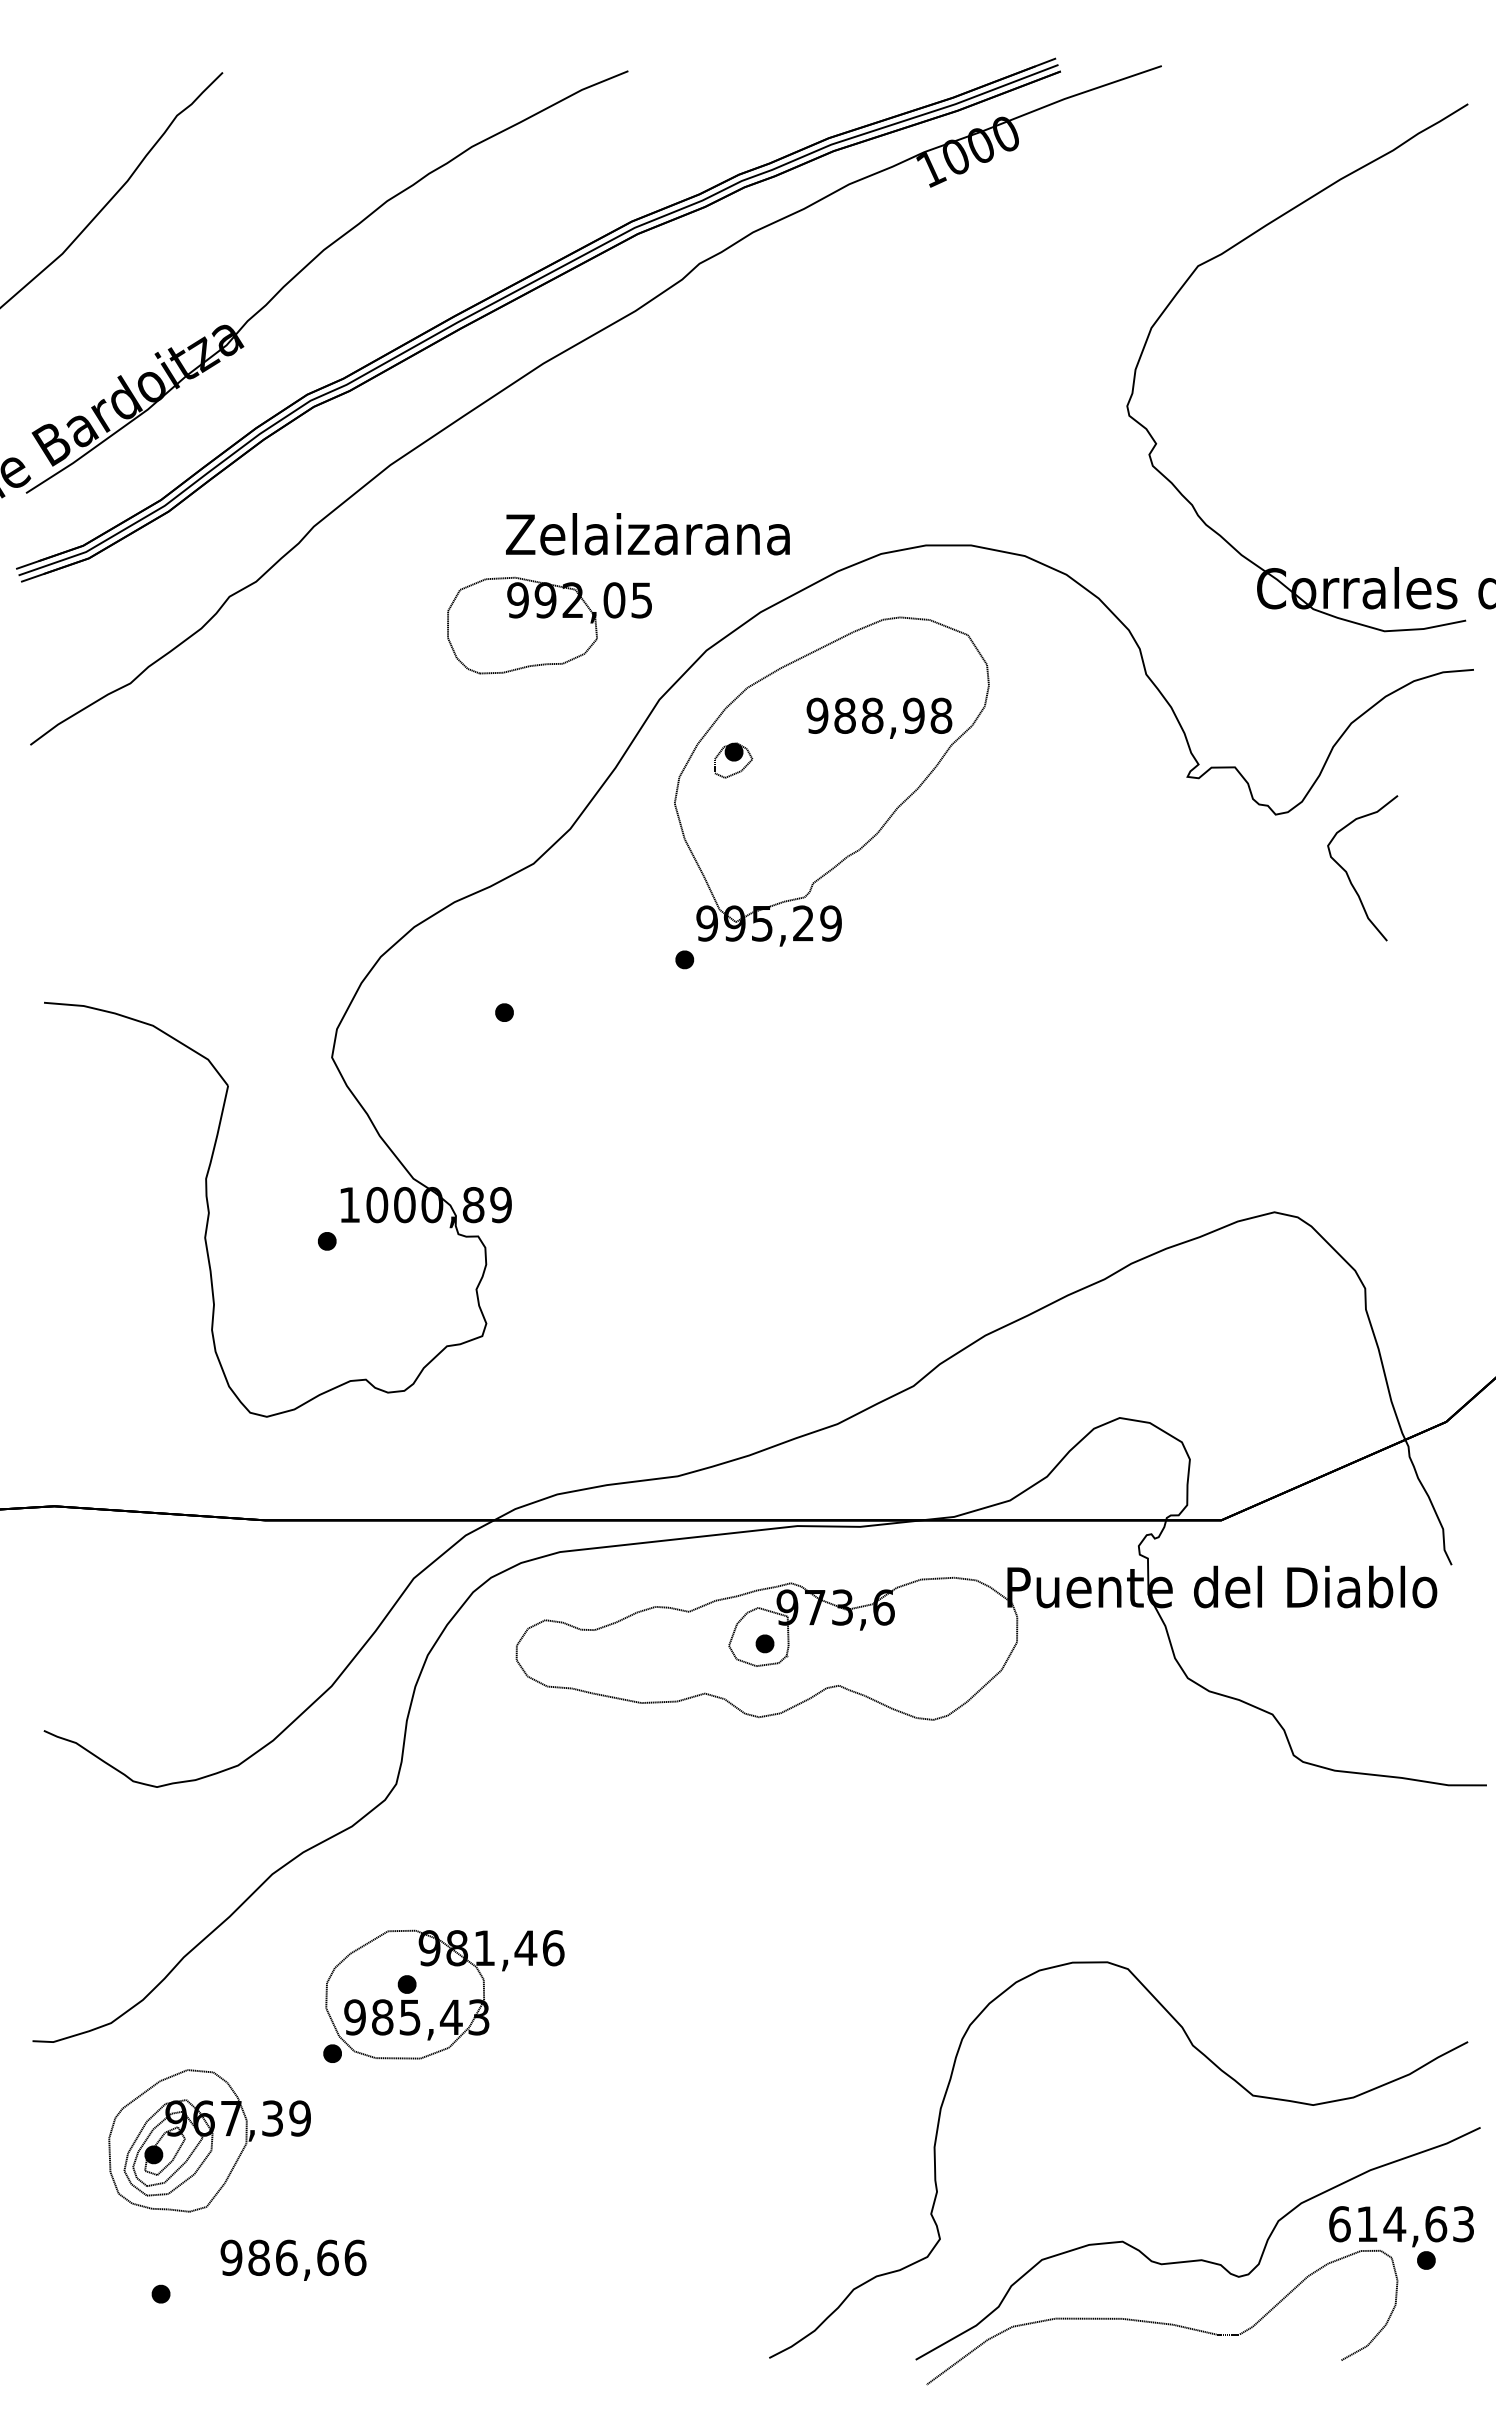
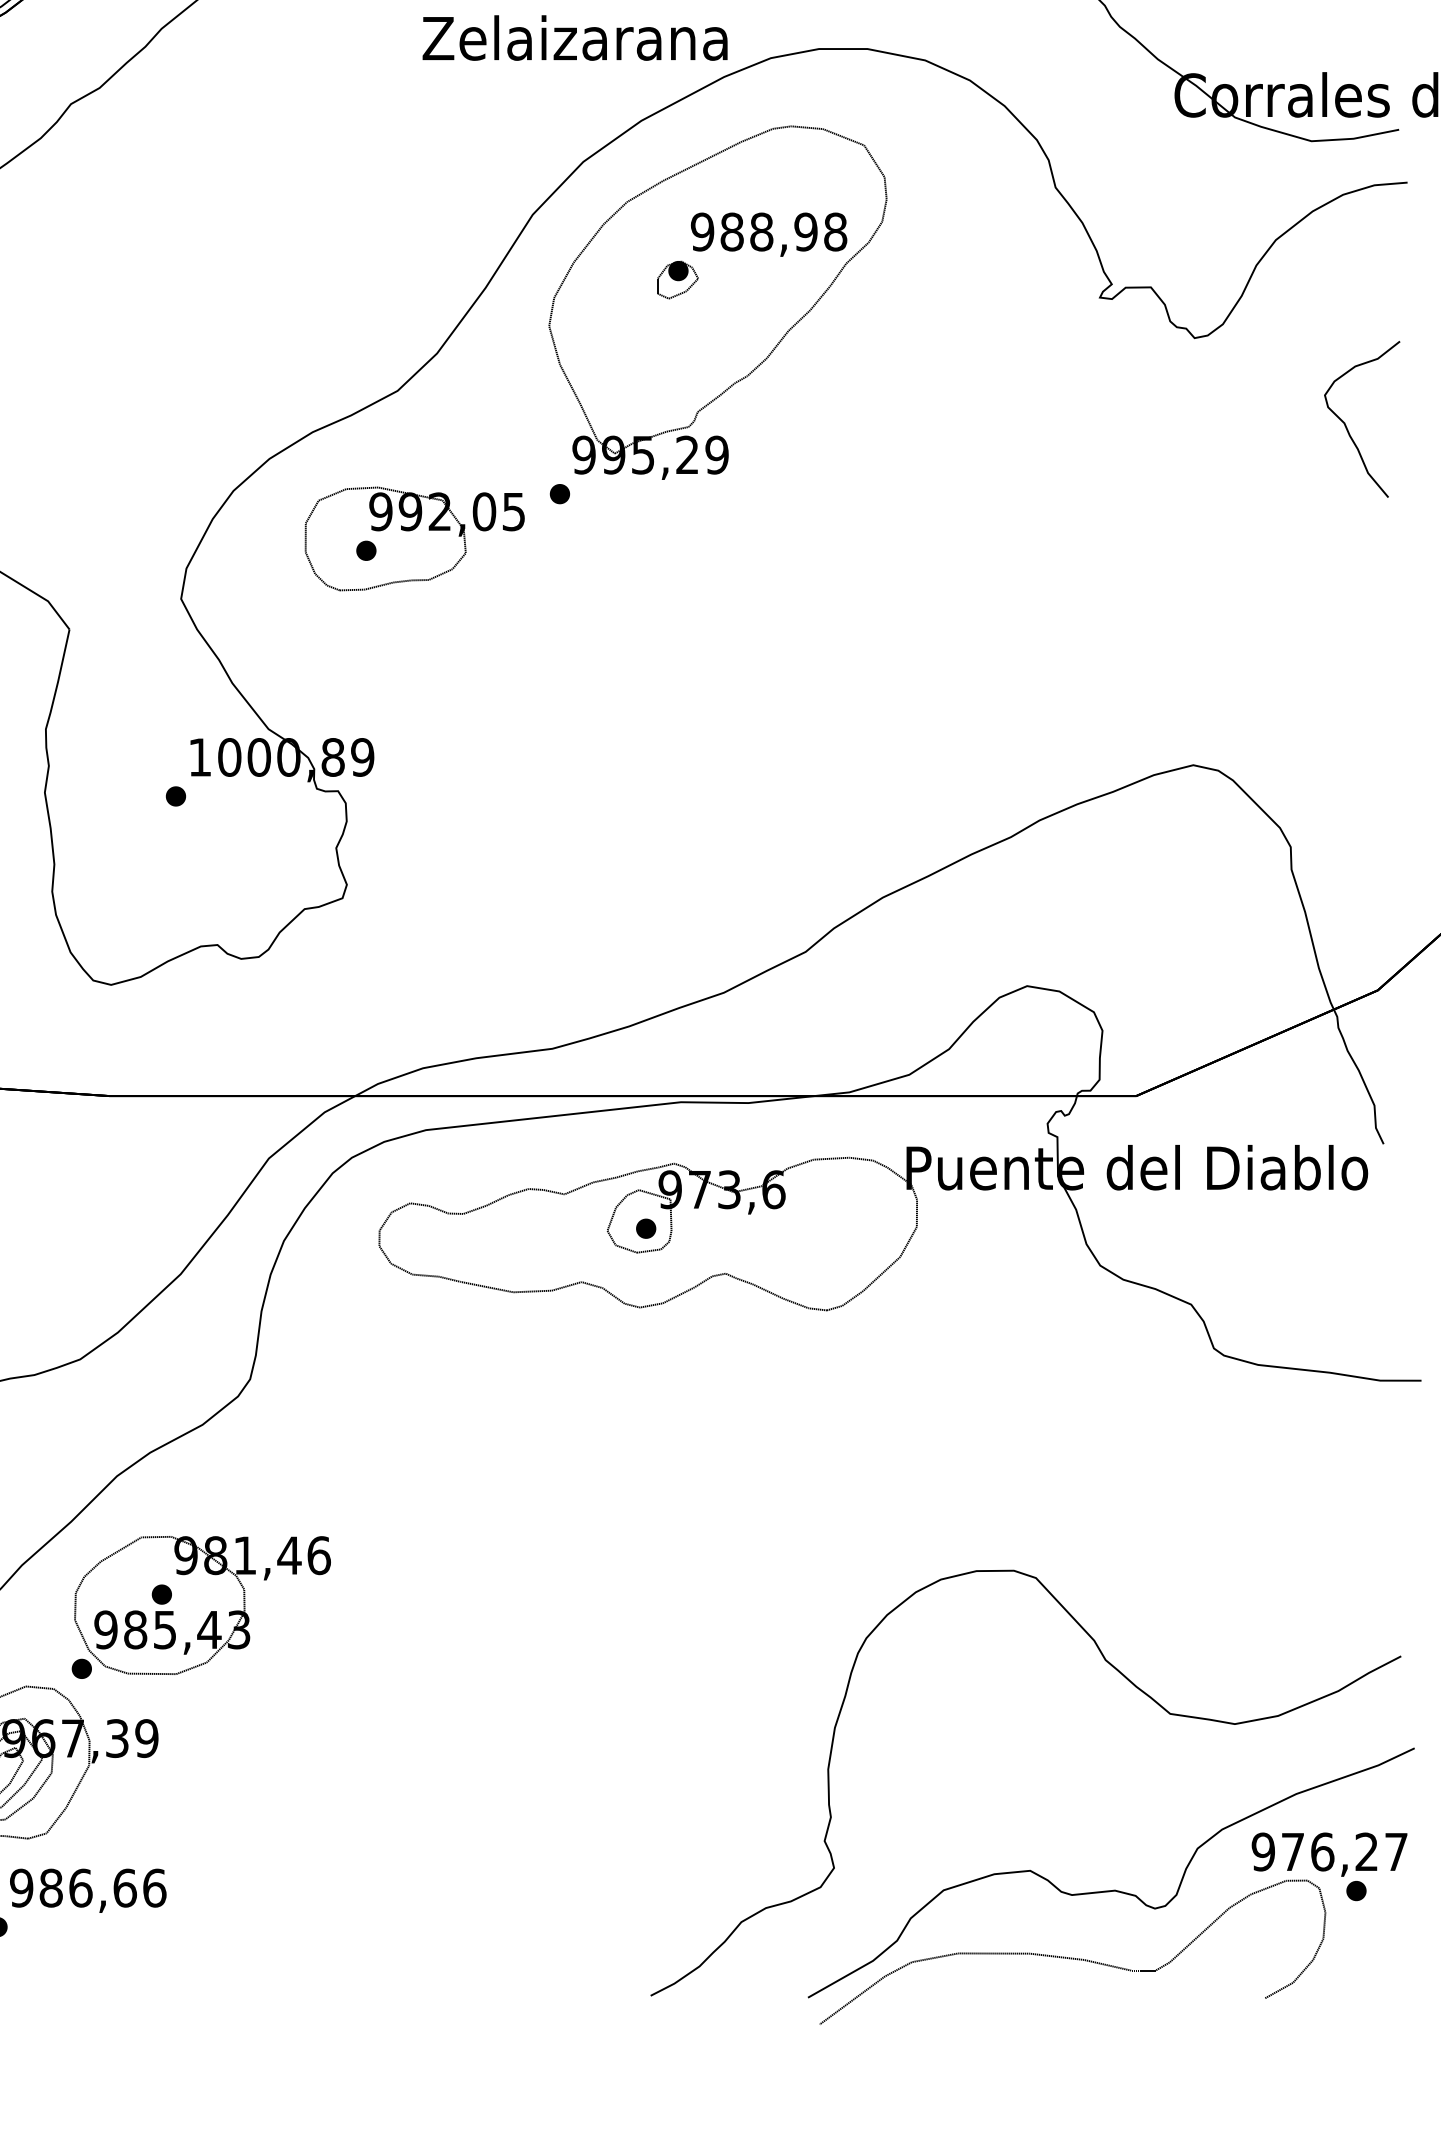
text: (647, 534) -> (574, 38), moved
part: (549, 625) -> (414, 538), moved
part: (733, 760) -> (677, 280), moved
curve: (1348, 874) -> (1346, 426), moved
part: (443, 1995) -> (200, 1606), moved
text: (1400, 2224) -> (1328, 1852), 614,63 -> 976,27
text: (293, 2259) -> (88, 1889), moved

